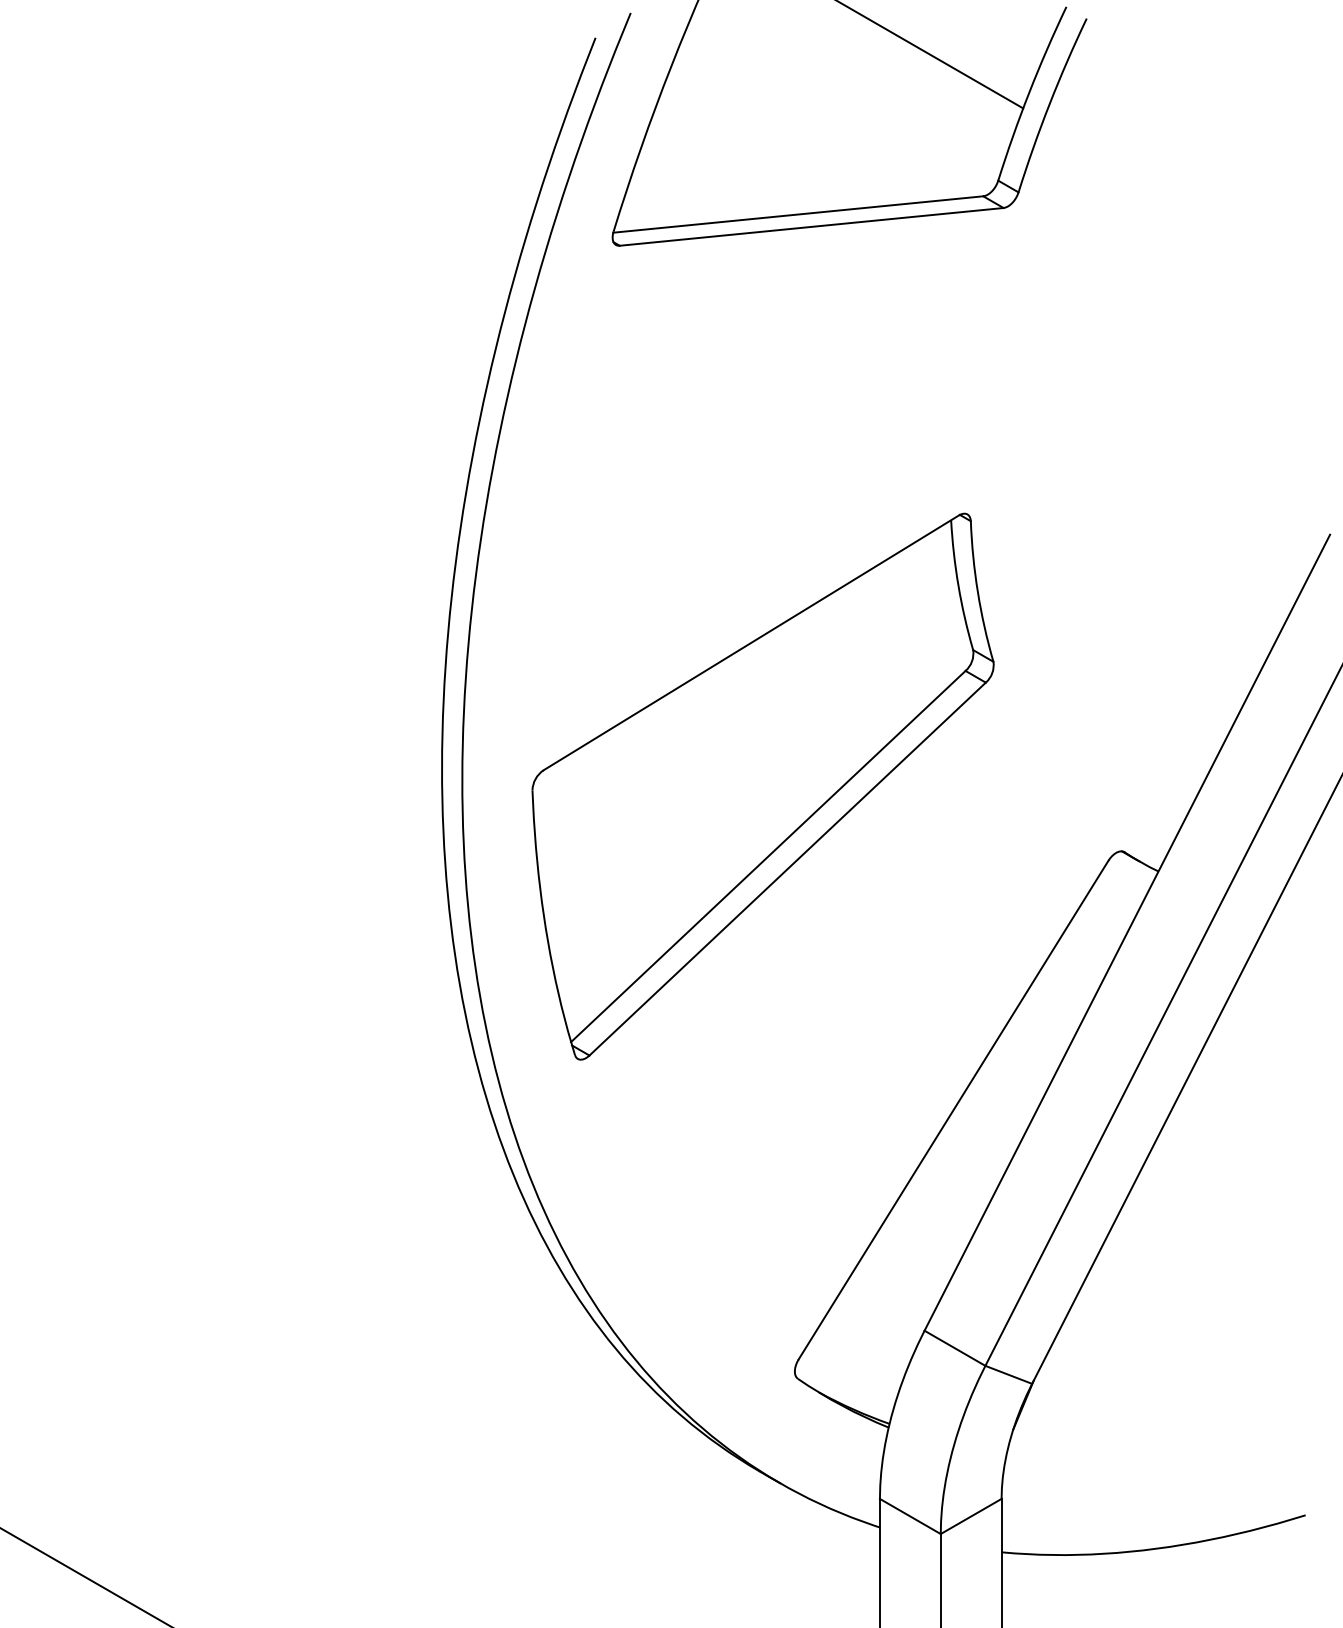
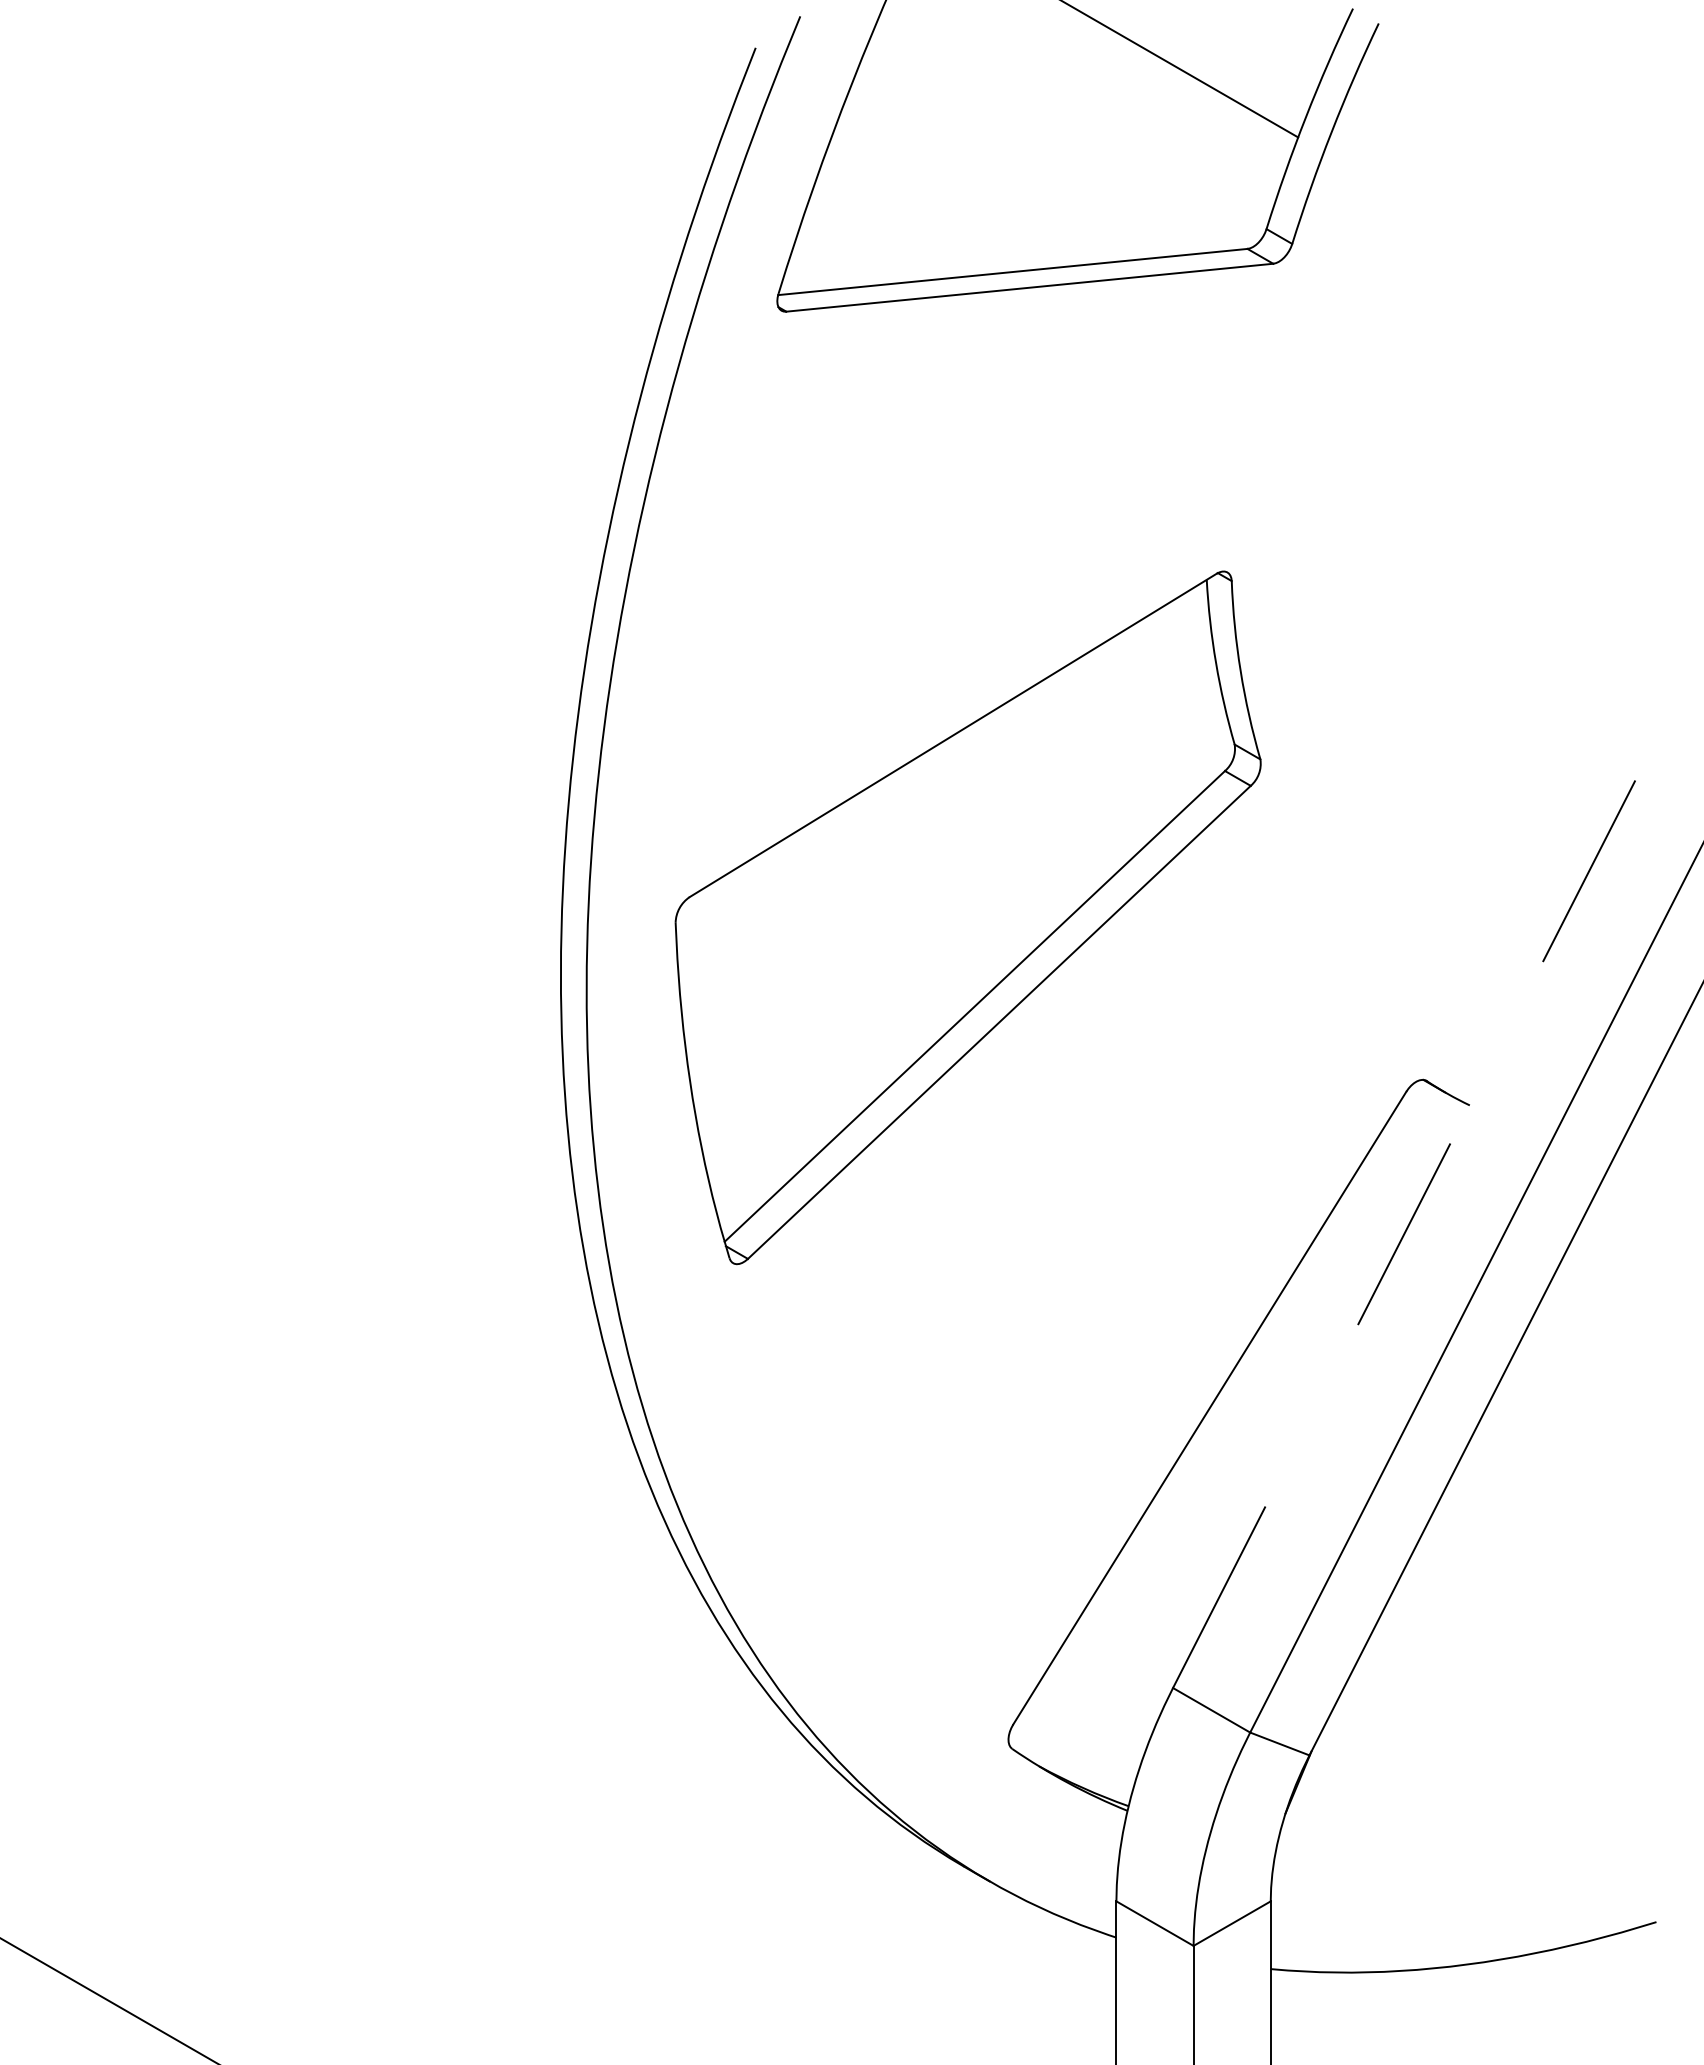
part: (762, 786) -> (967, 917), moved
line: (1127, 933) -> (1430, 1183), solid -> dashed

